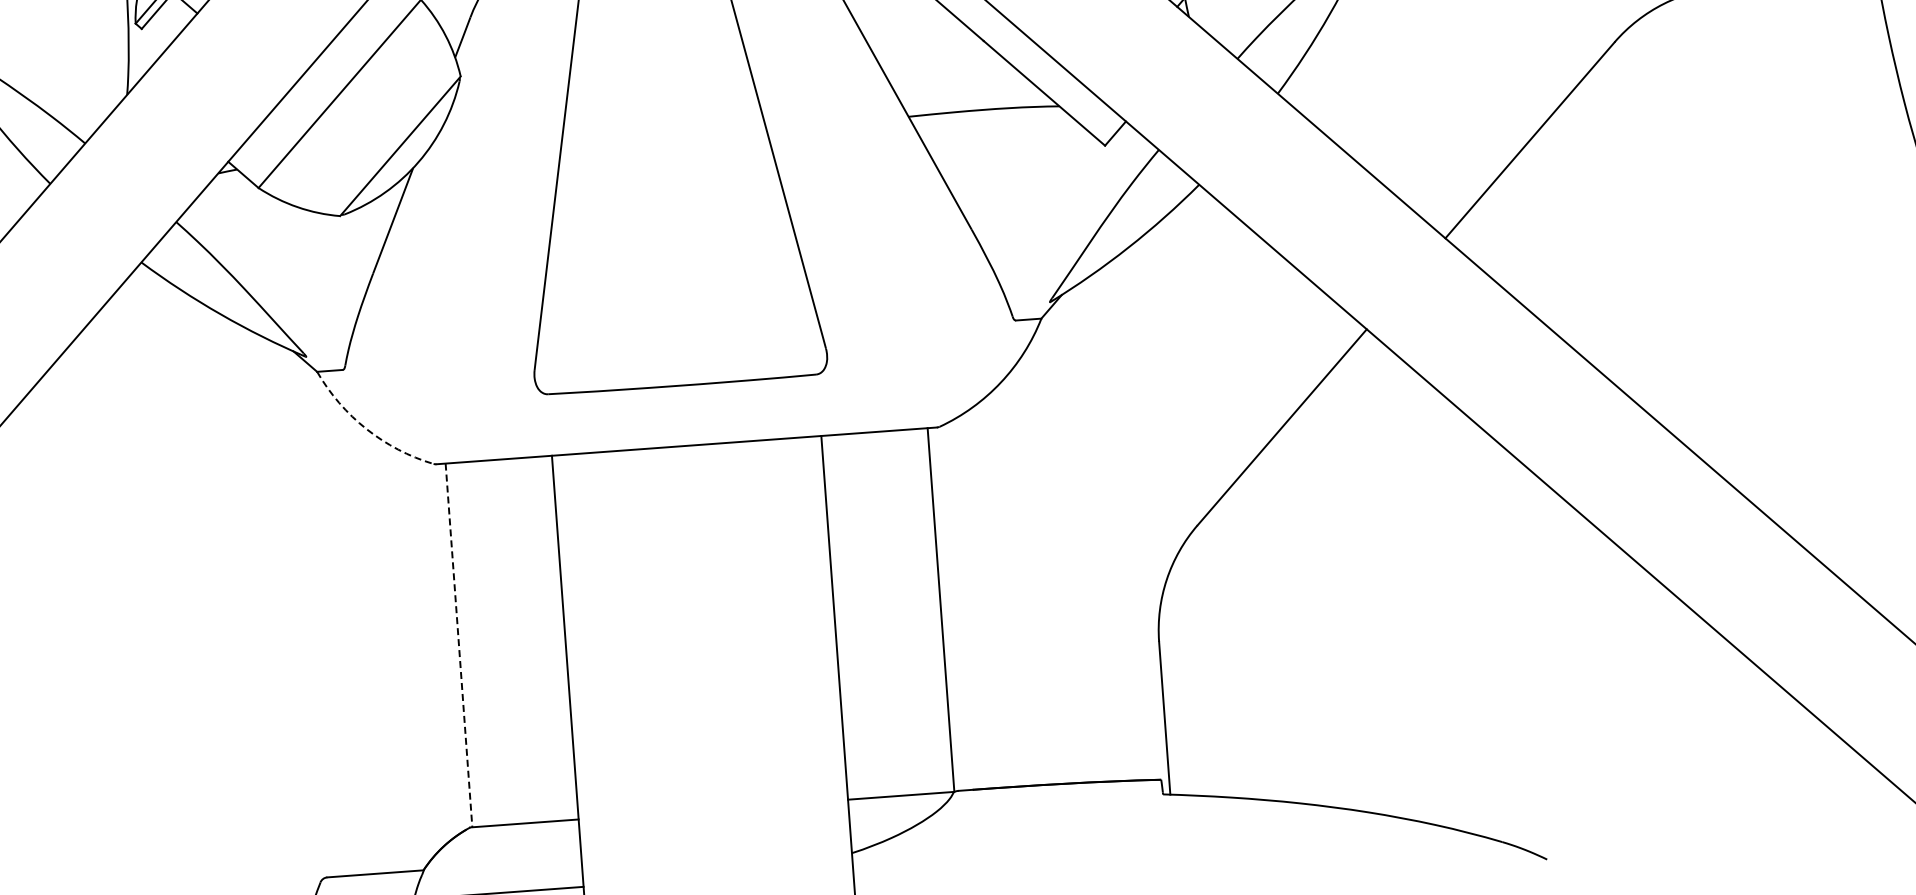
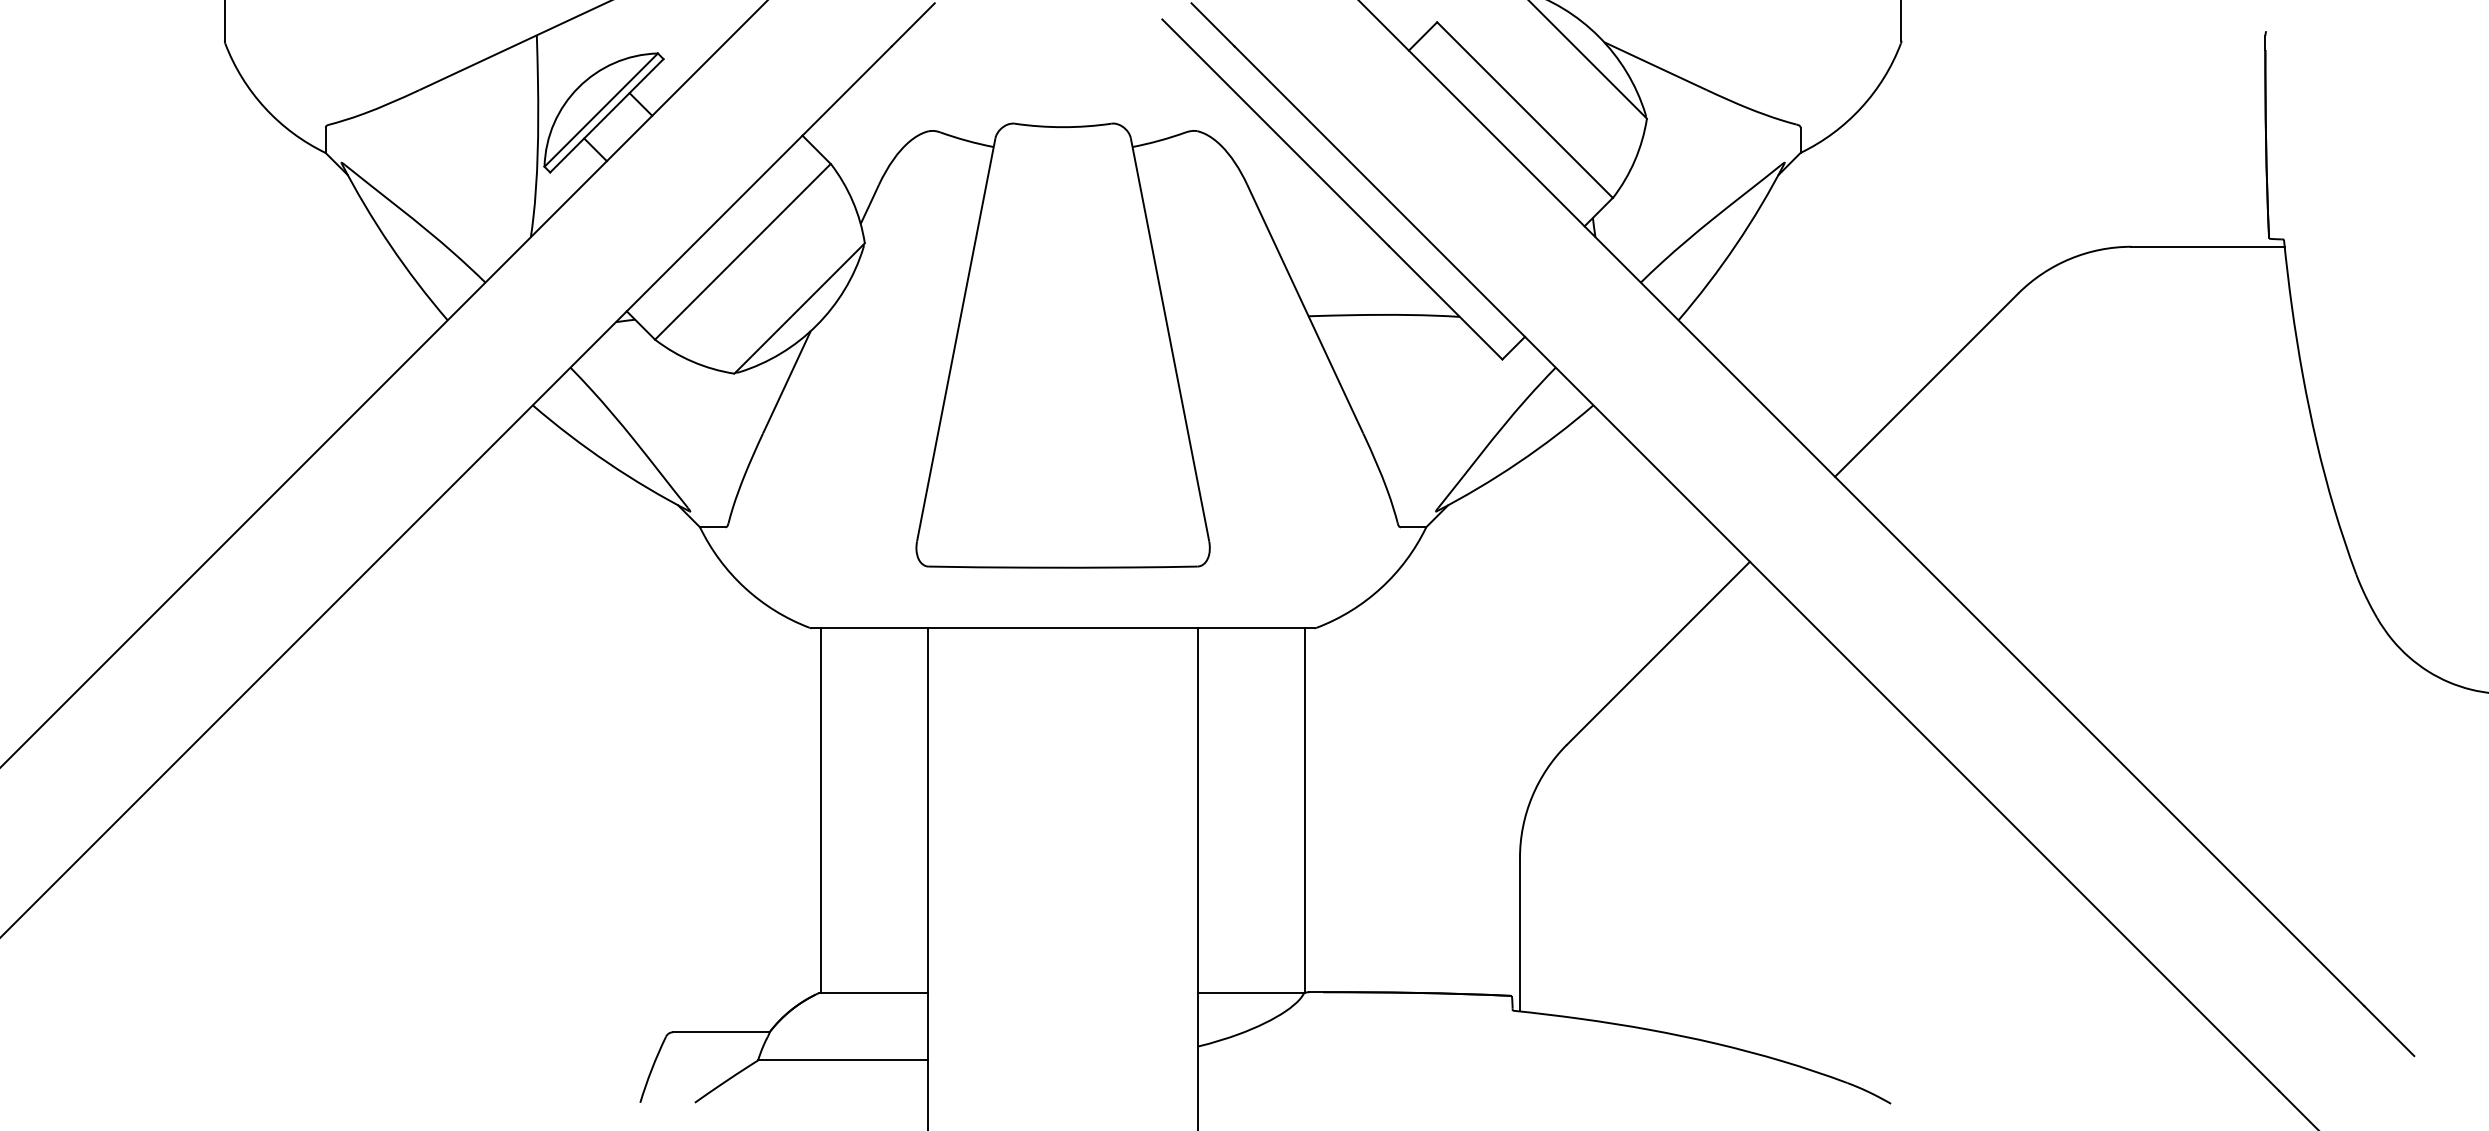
arc: (366, 429) -> (745, 588), dashed -> solid
line: (459, 646) -> (821, 811), dashed -> solid

